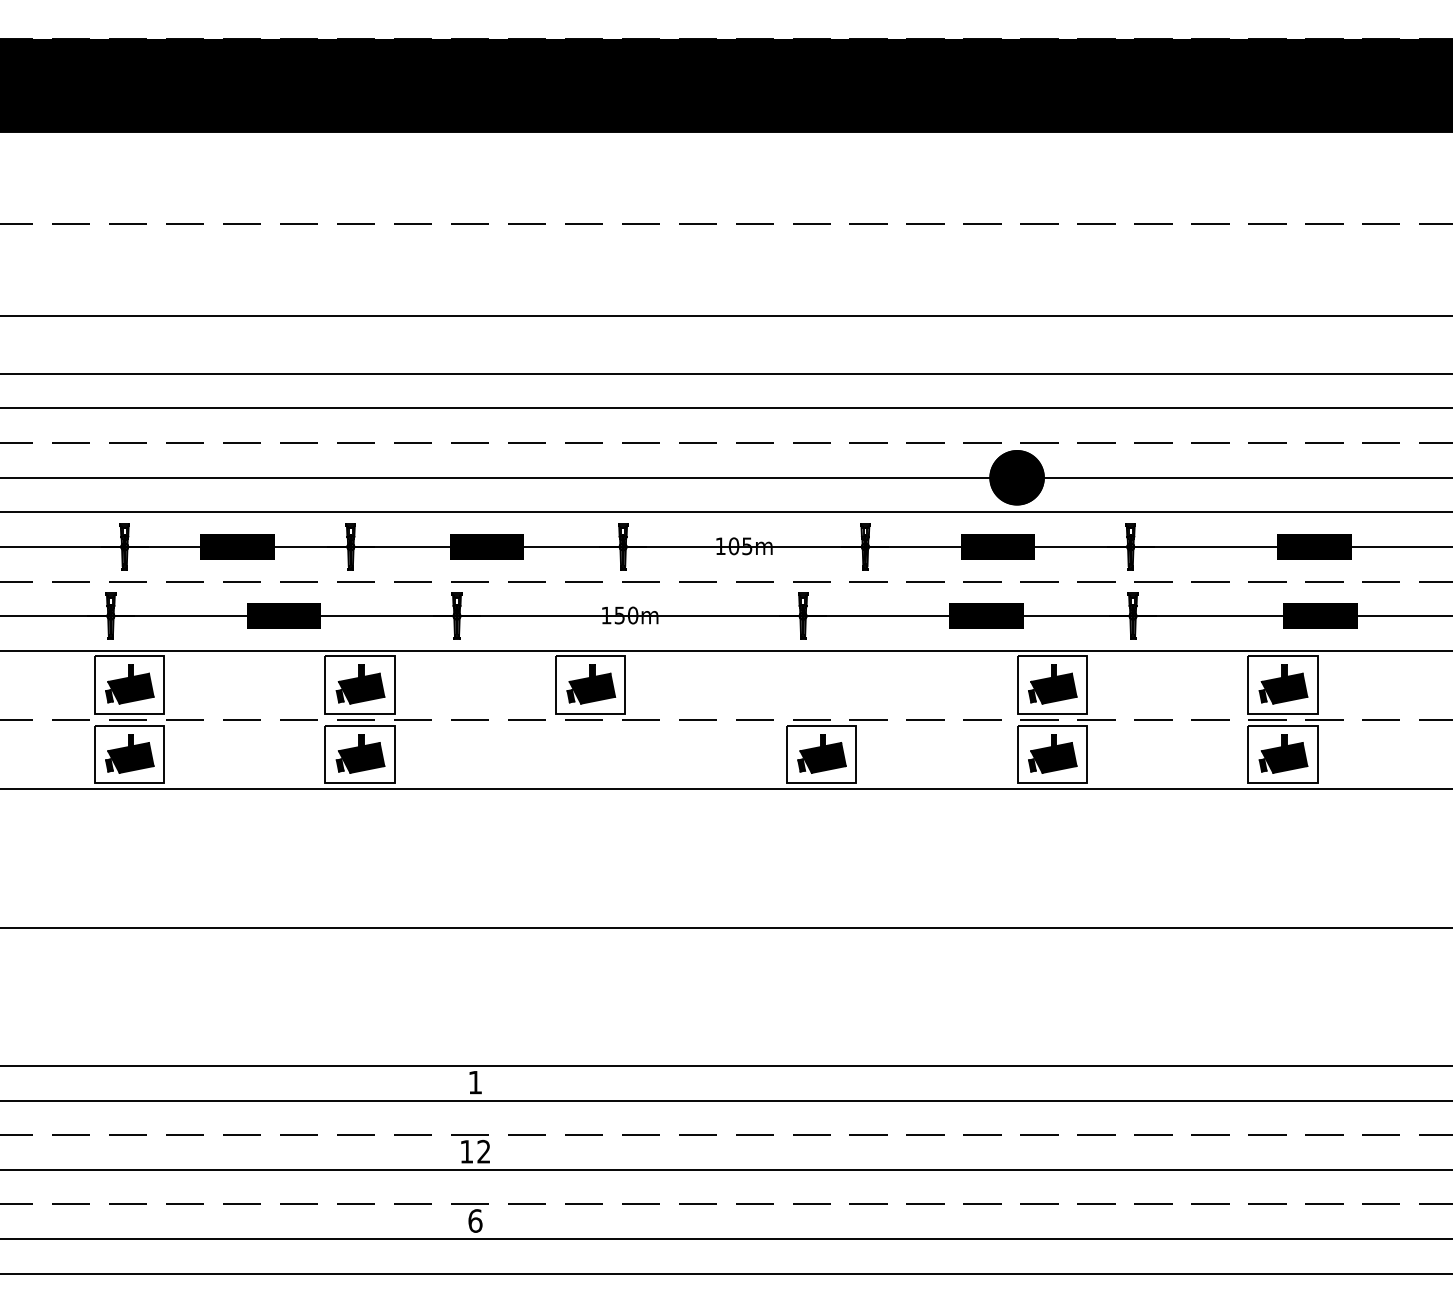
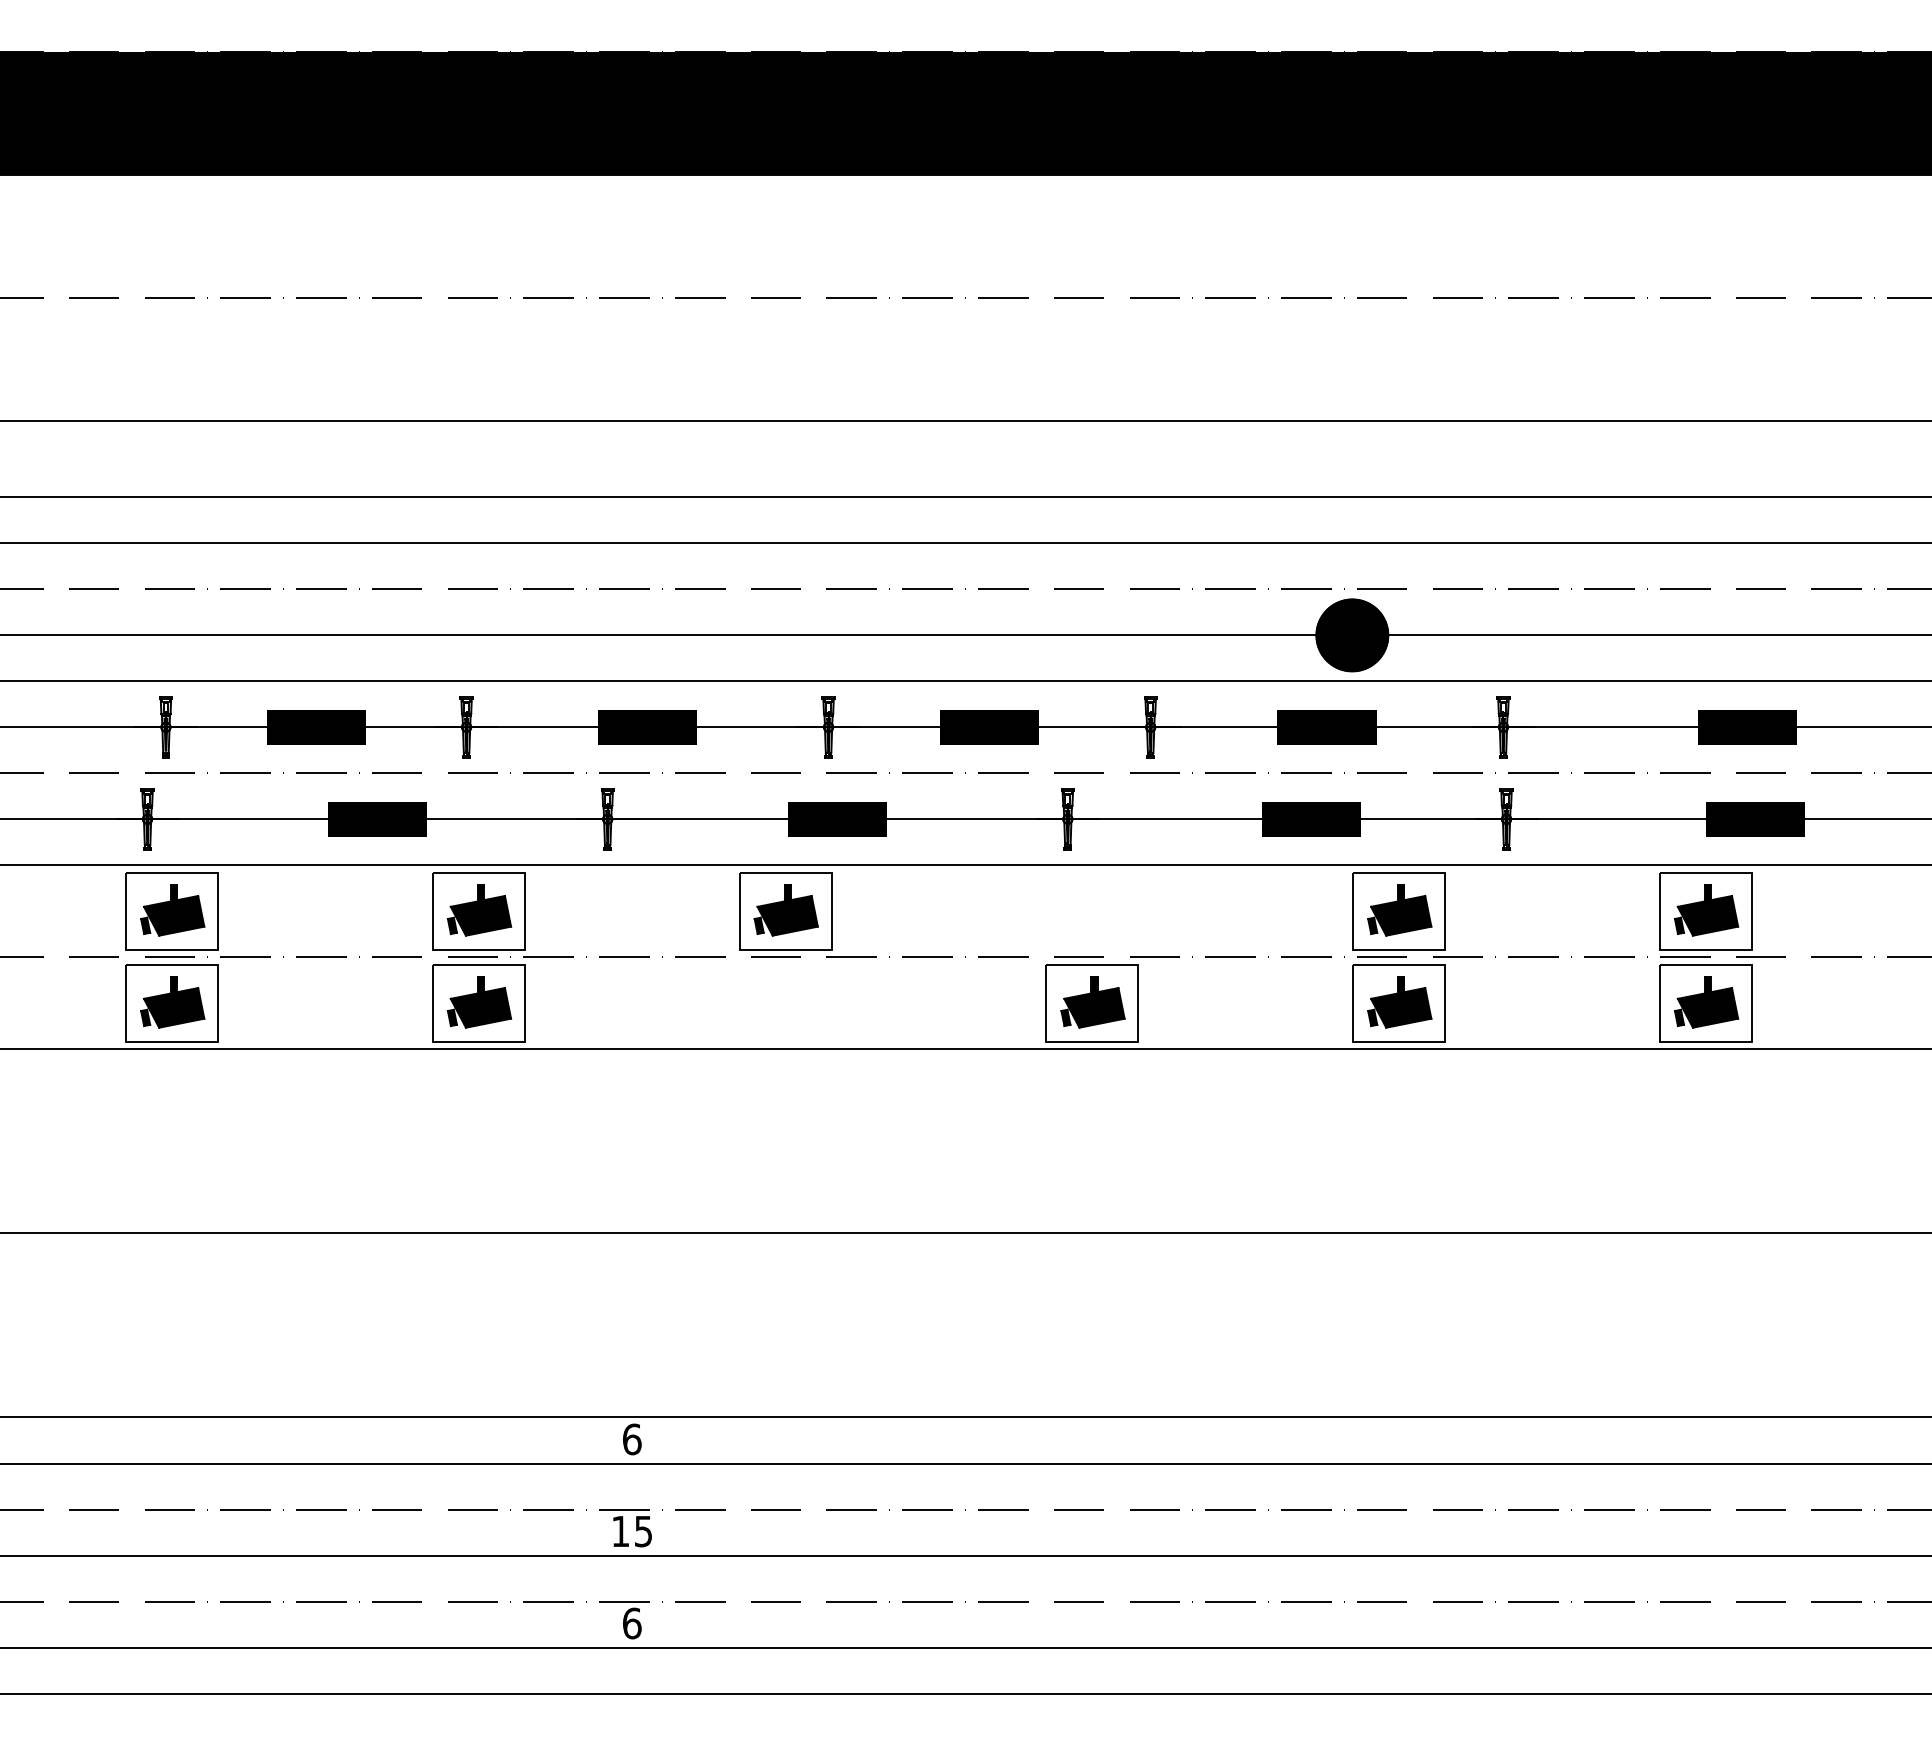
fill: (743, 546) -> (988, 726), added
fill: (629, 615) -> (837, 818), added
text: (475, 1082) -> (632, 1439), 1 -> 6
text: (483, 1151) -> (642, 1531), 12 -> 15

